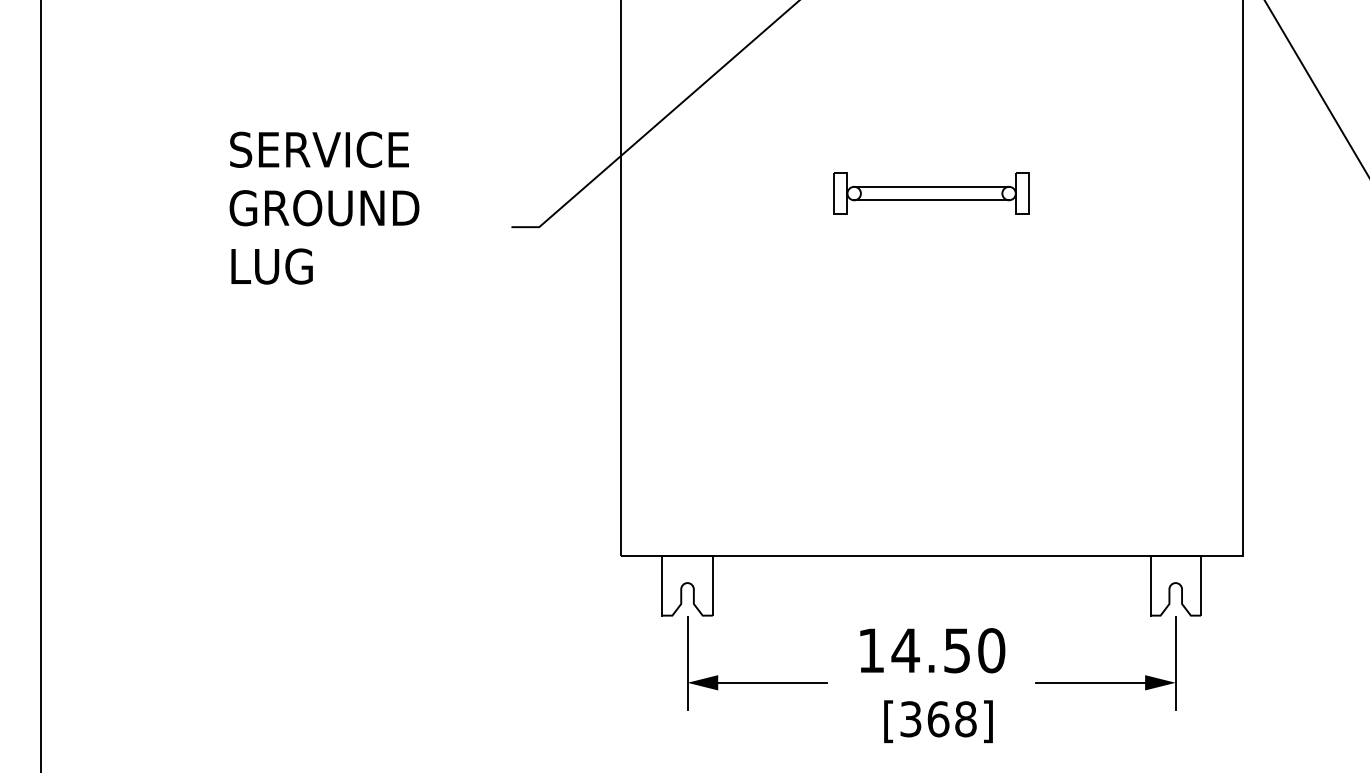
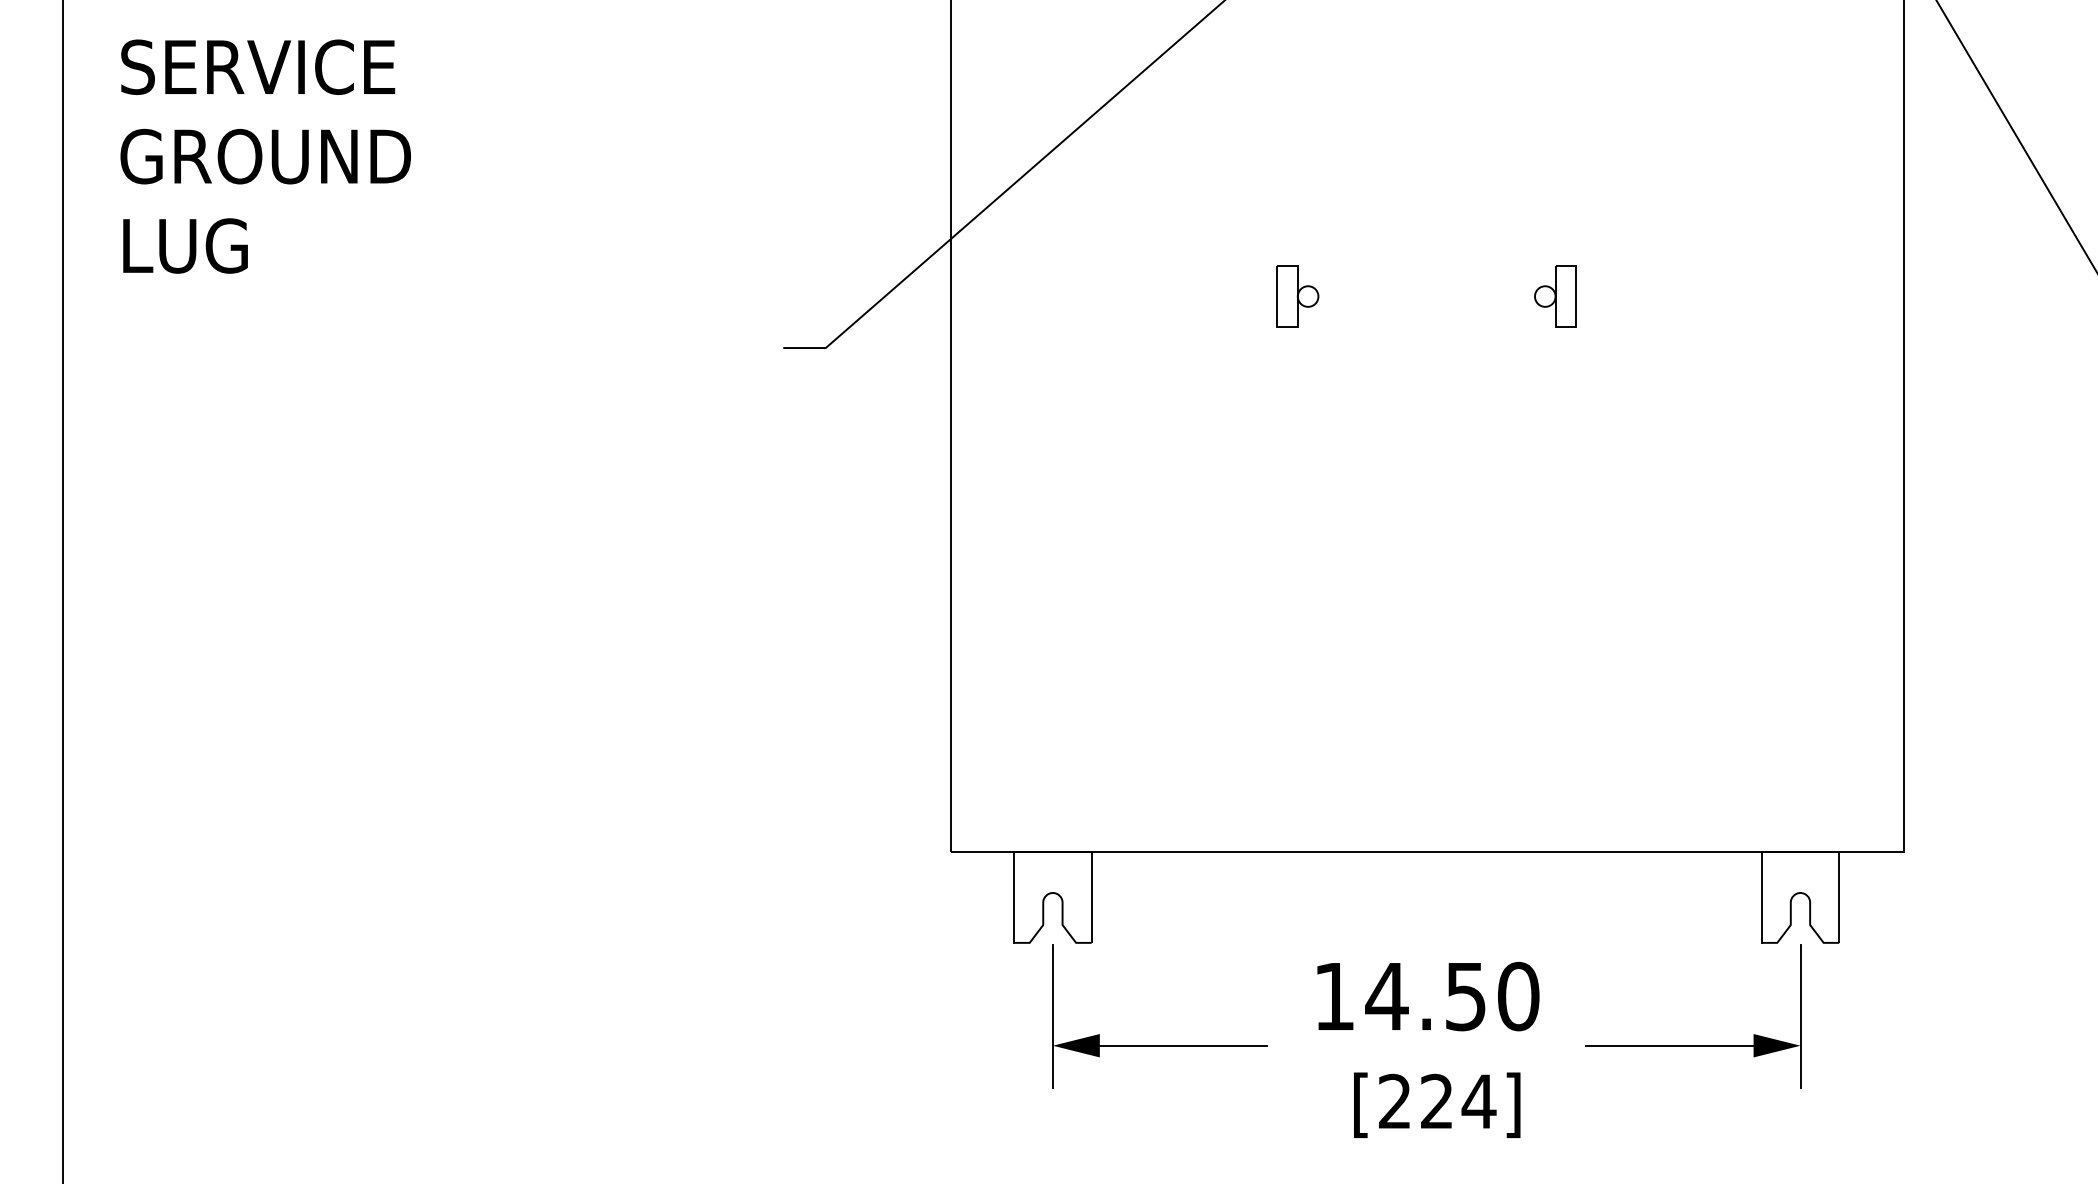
line: (931, 186) -> (1426, 285), removed
line: (931, 200) -> (1426, 307), removed
text: (324, 207) -> (265, 155), moved
text: (938, 719) -> (1437, 1101), [368] -> [224]

